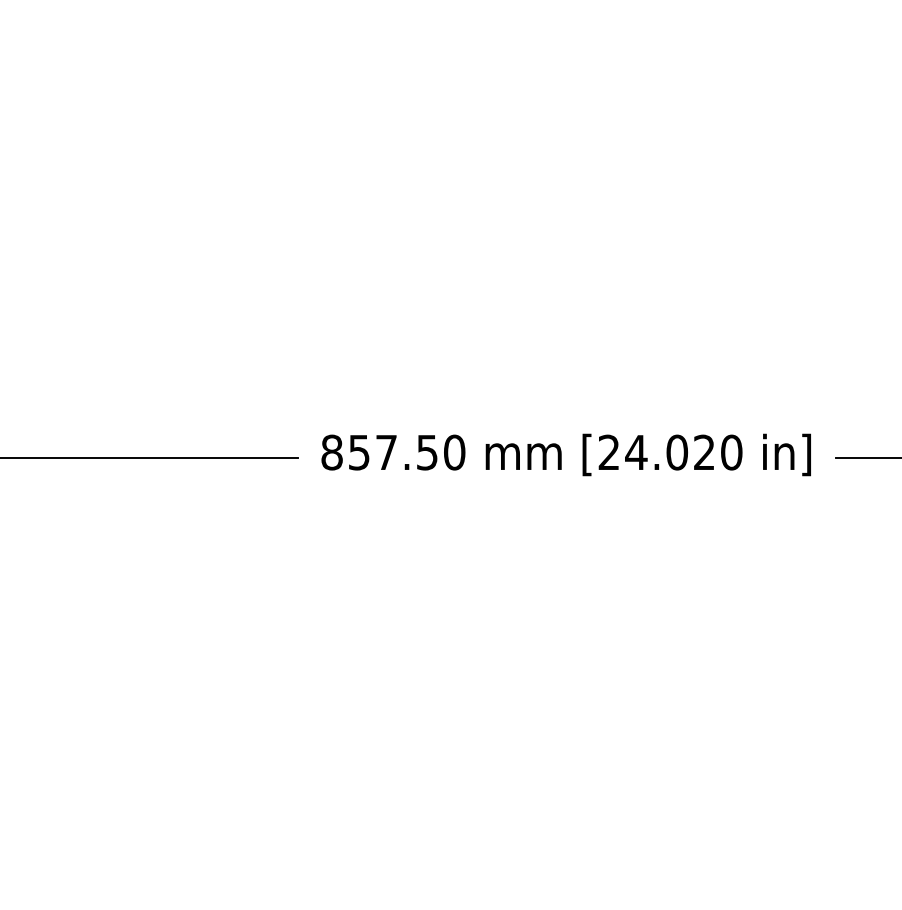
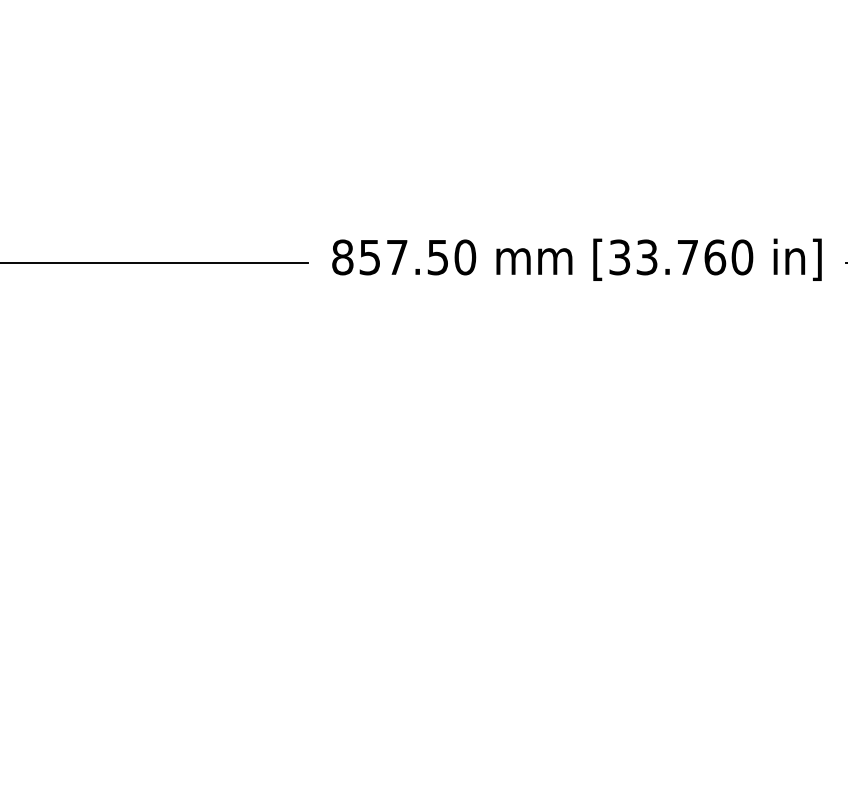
text: (656, 452) -> (667, 257), [24.020 -> [33.760

